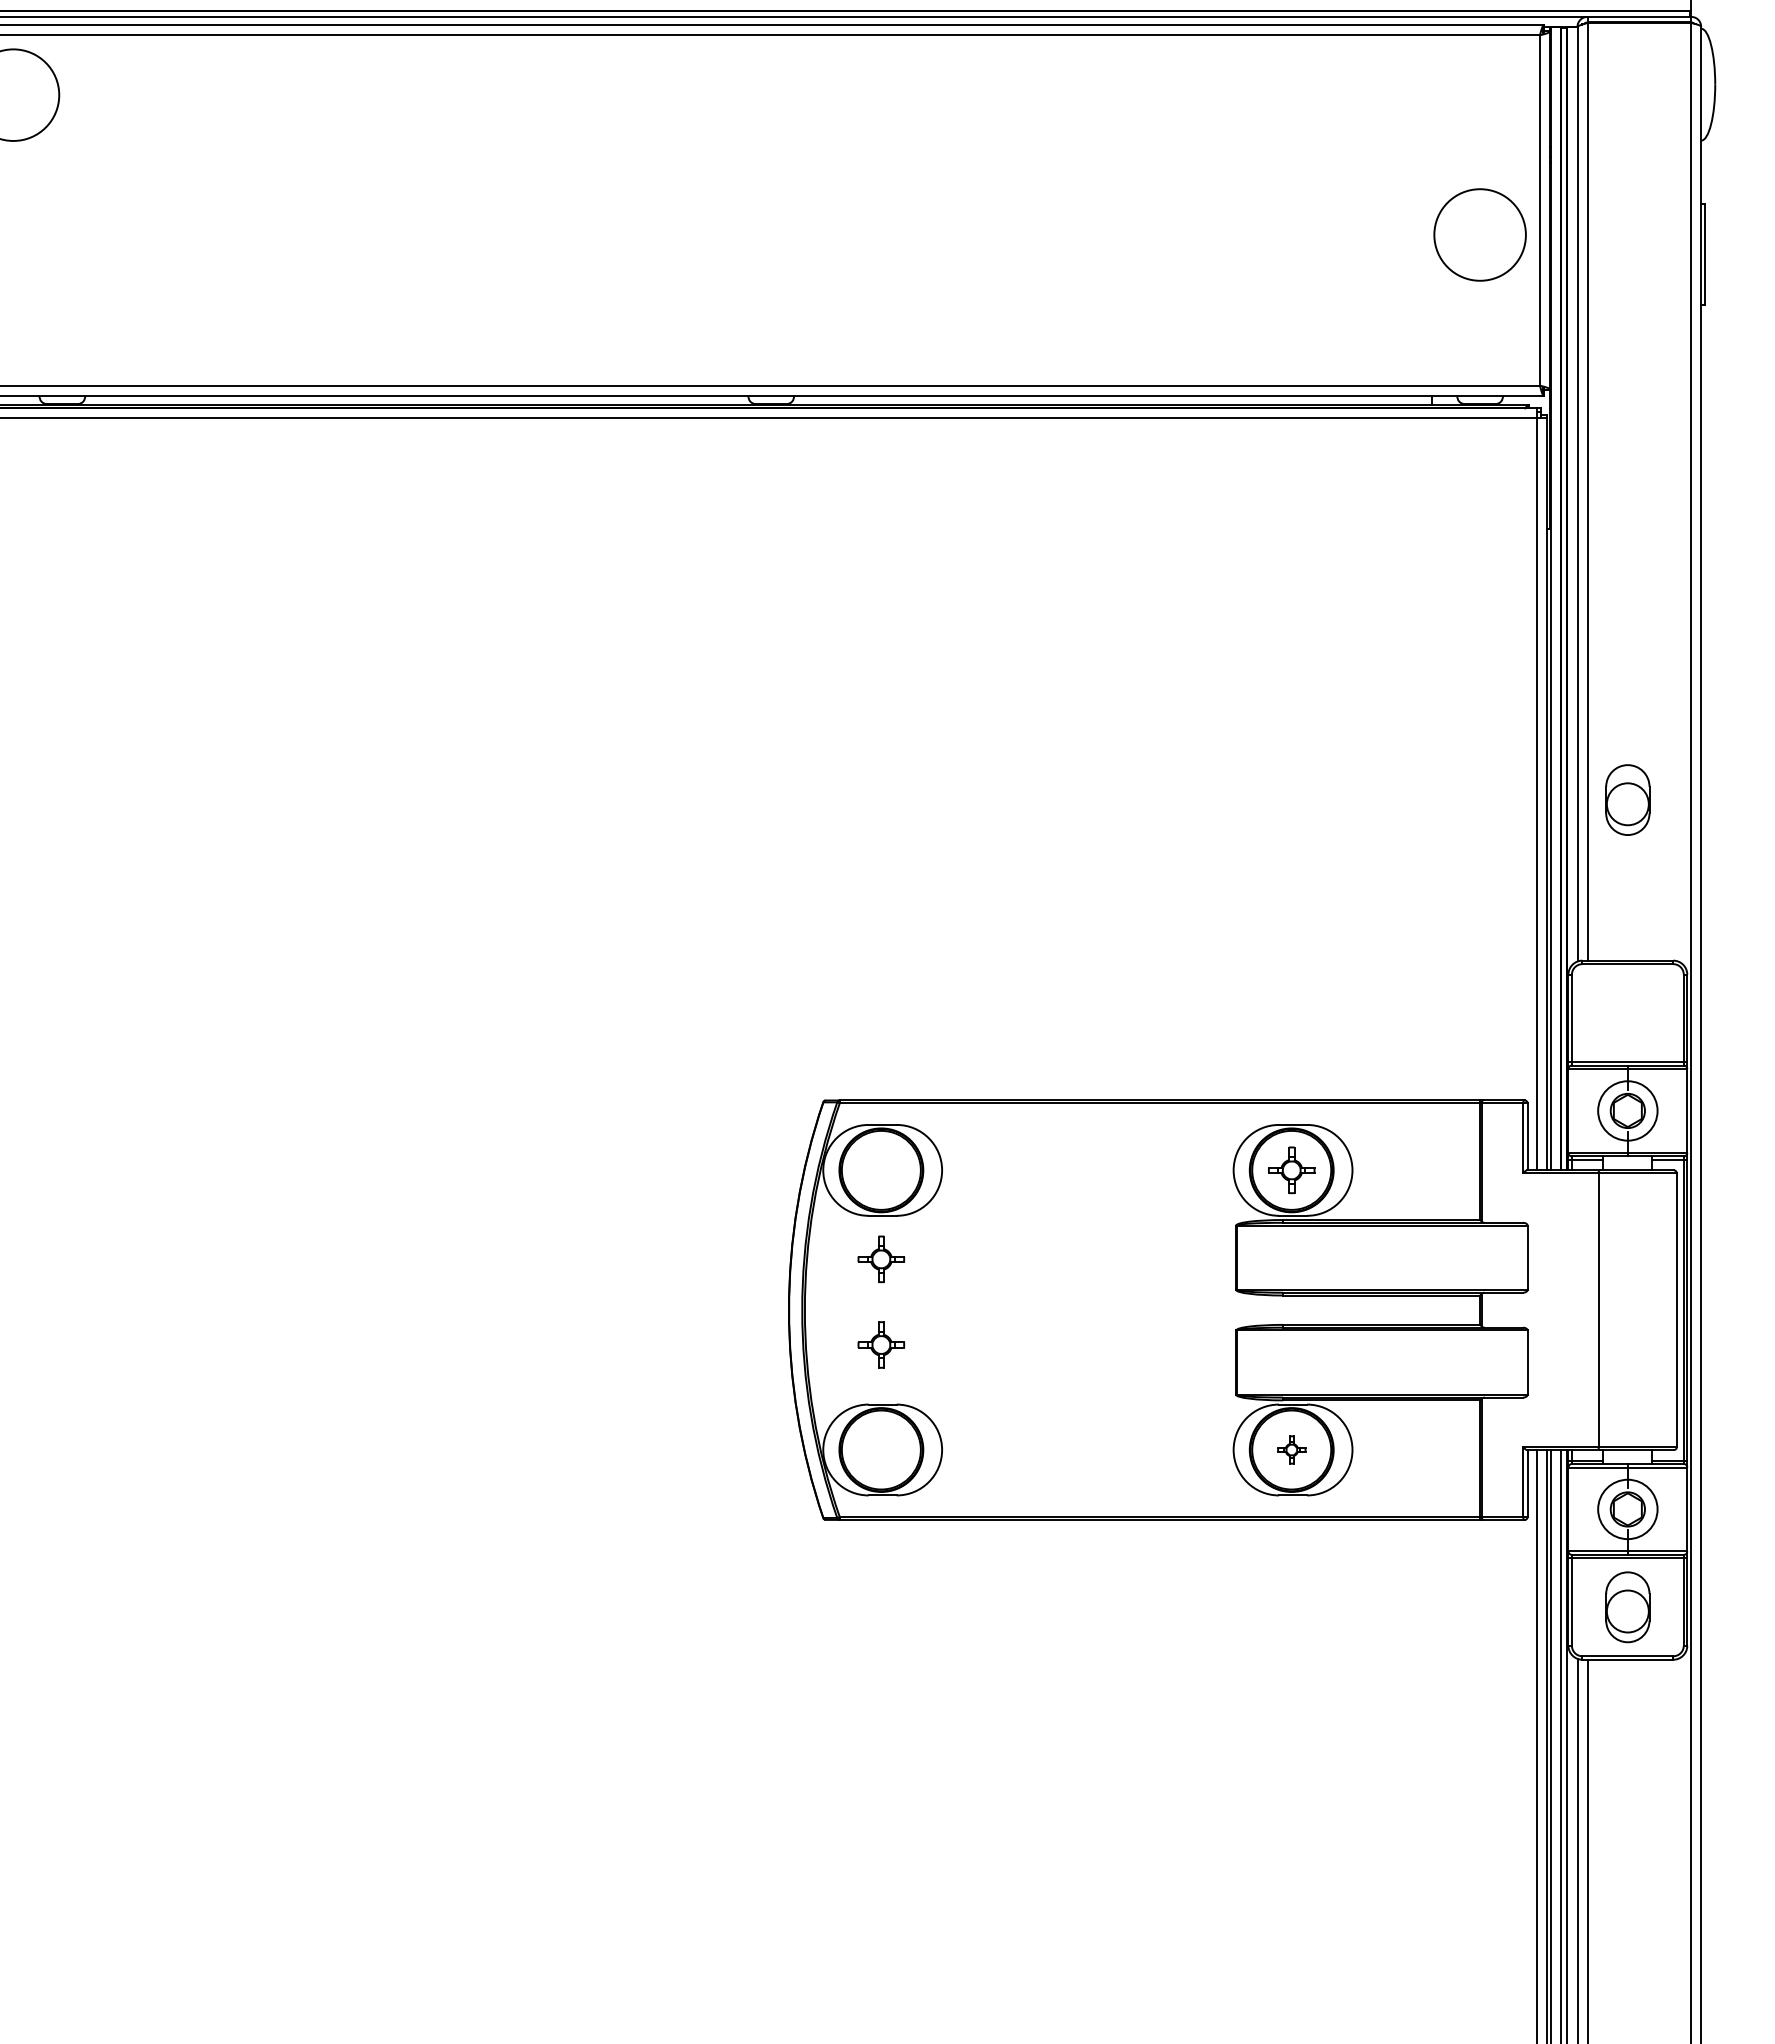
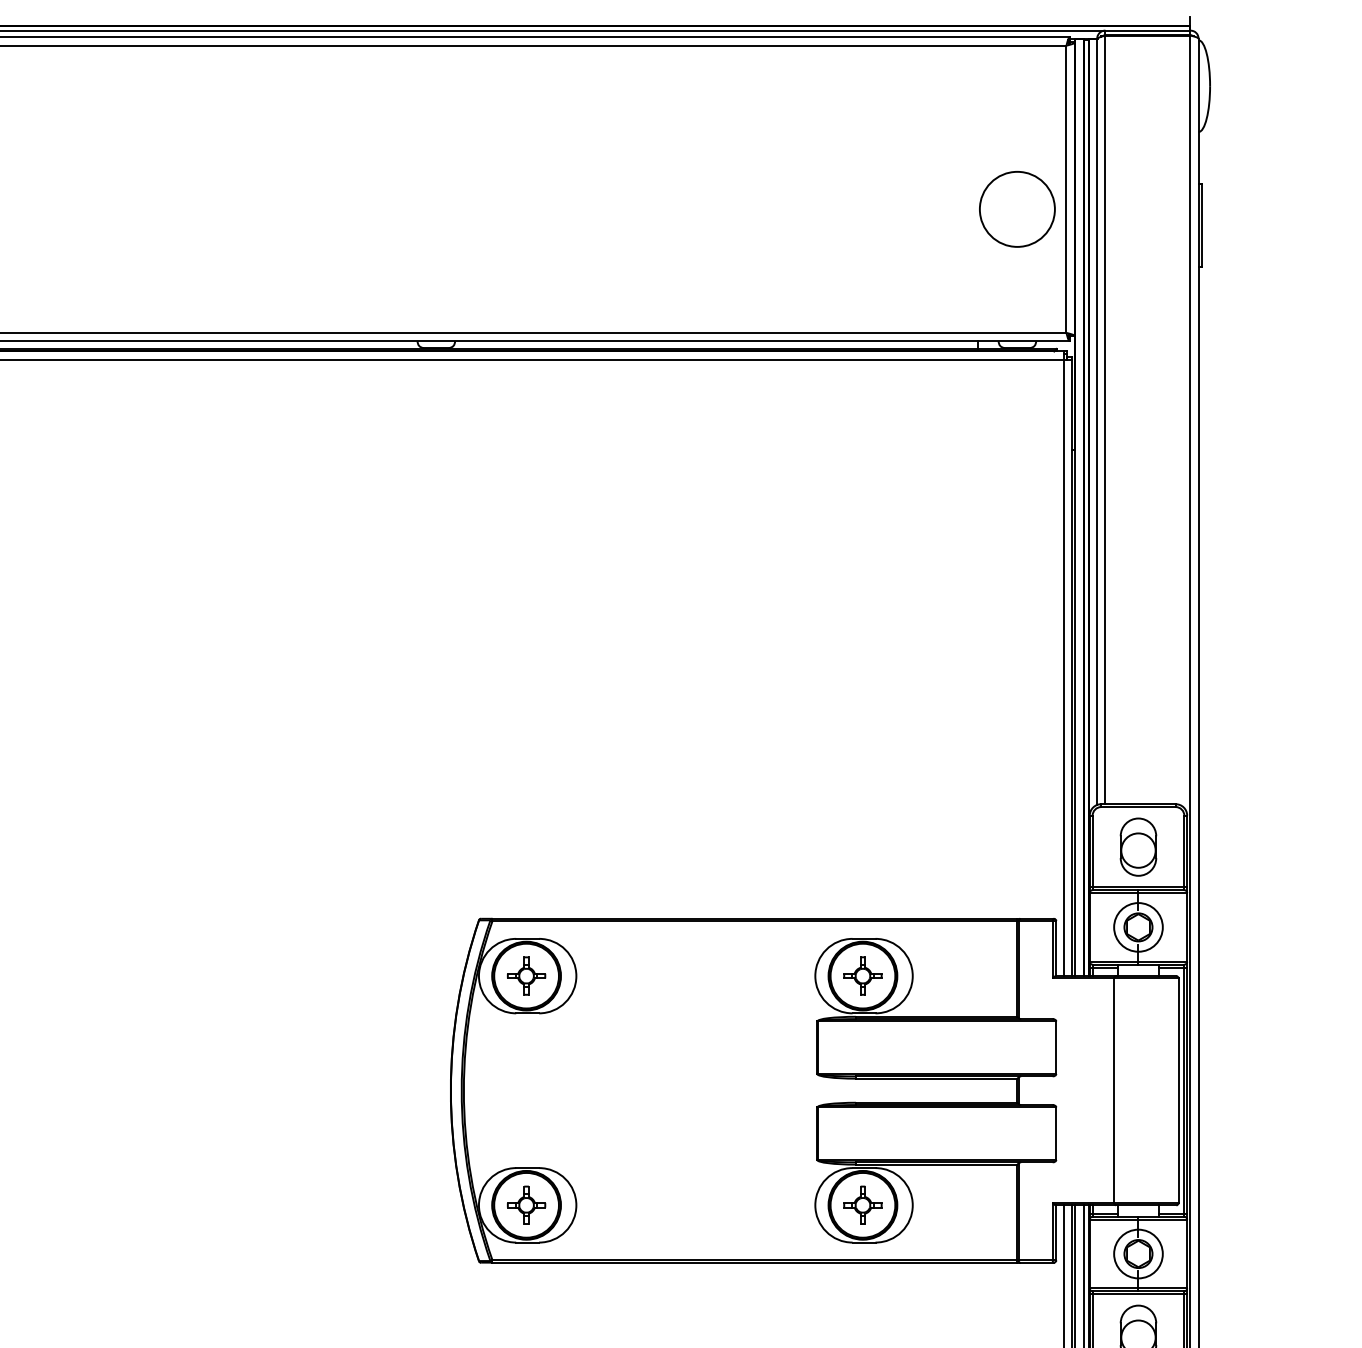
part: (1627, 799) -> (1138, 846), moved
part: (881, 1259) -> (526, 976), moved
part: (881, 1344) -> (526, 1204), moved
part: (1291, 1449) -> (862, 1204), size x1.67

